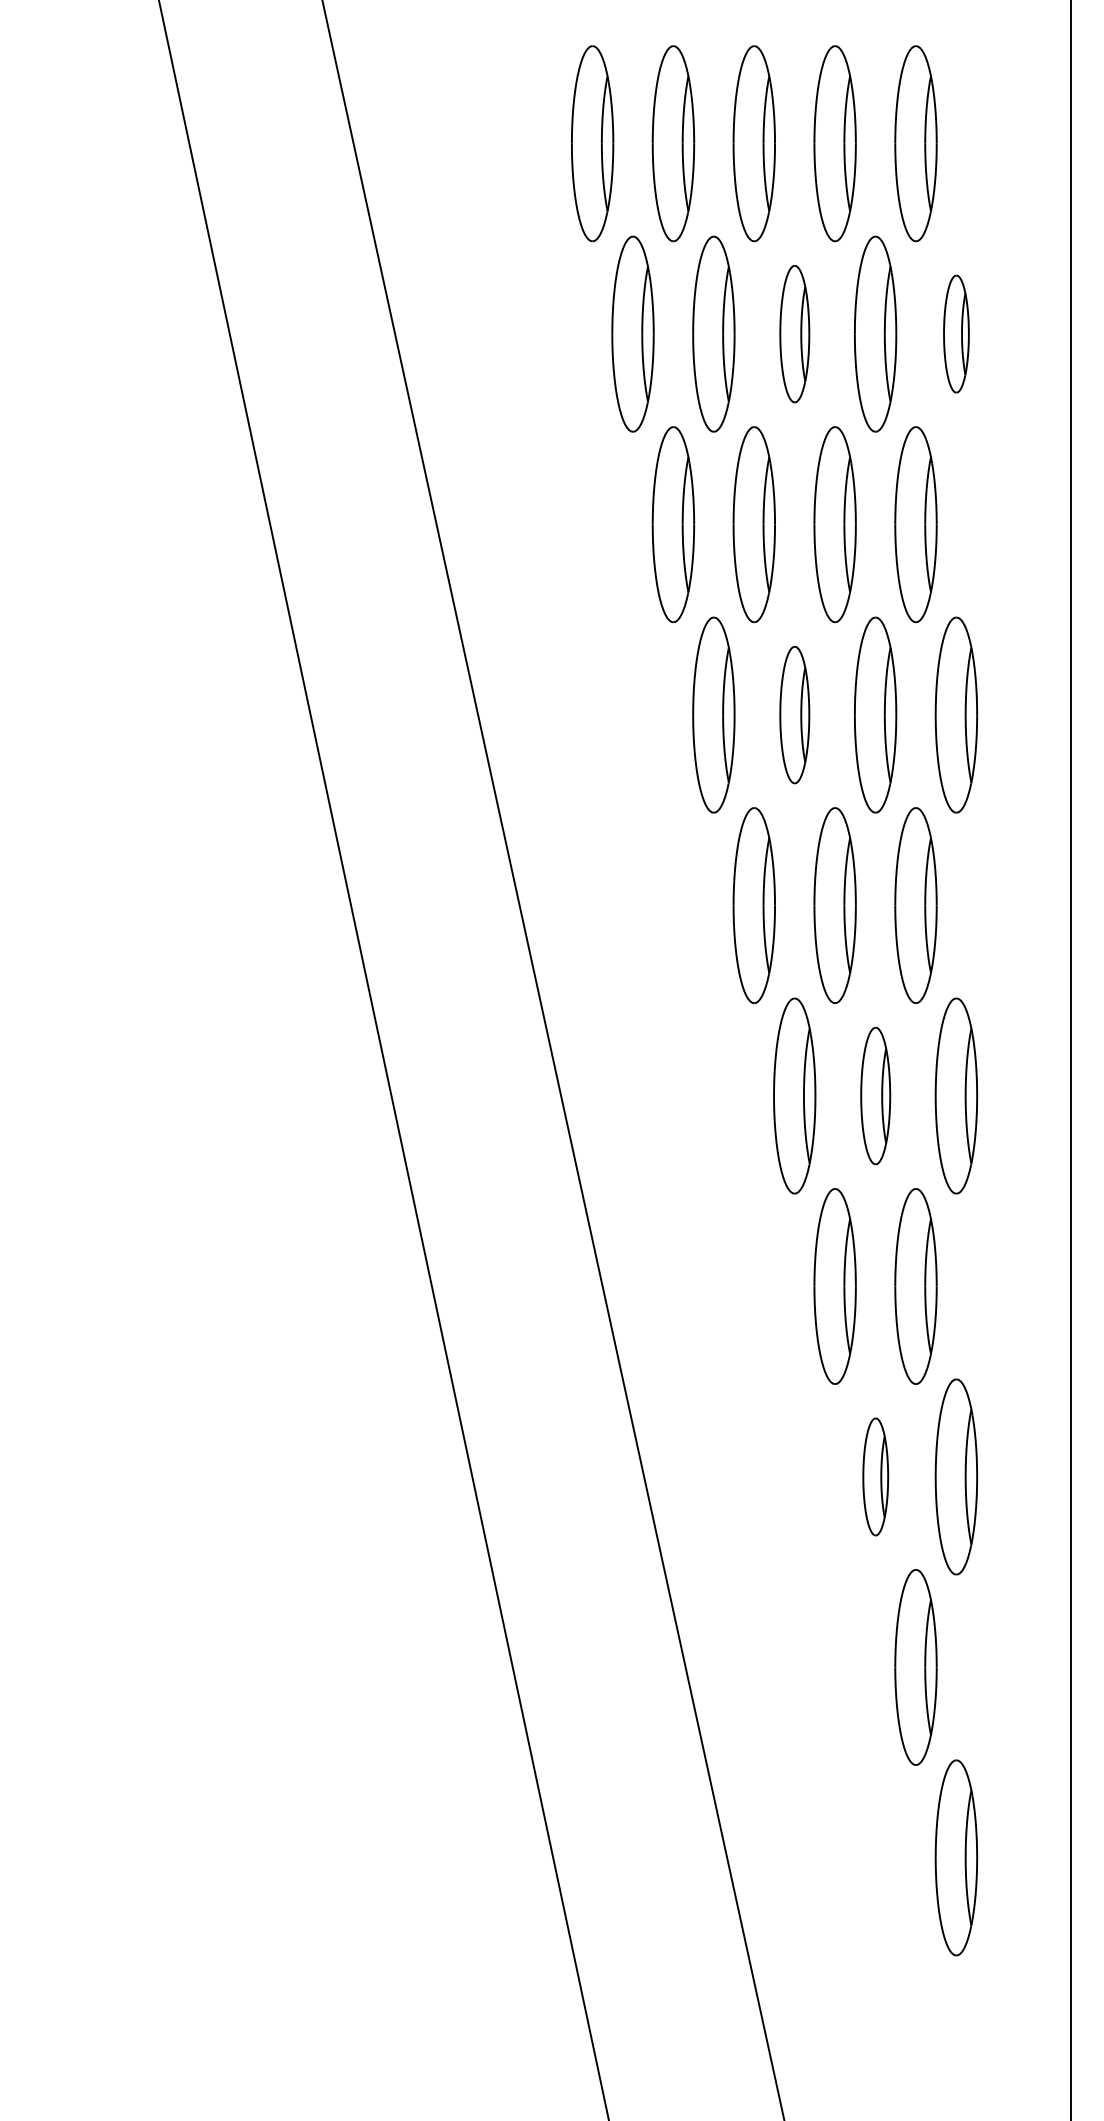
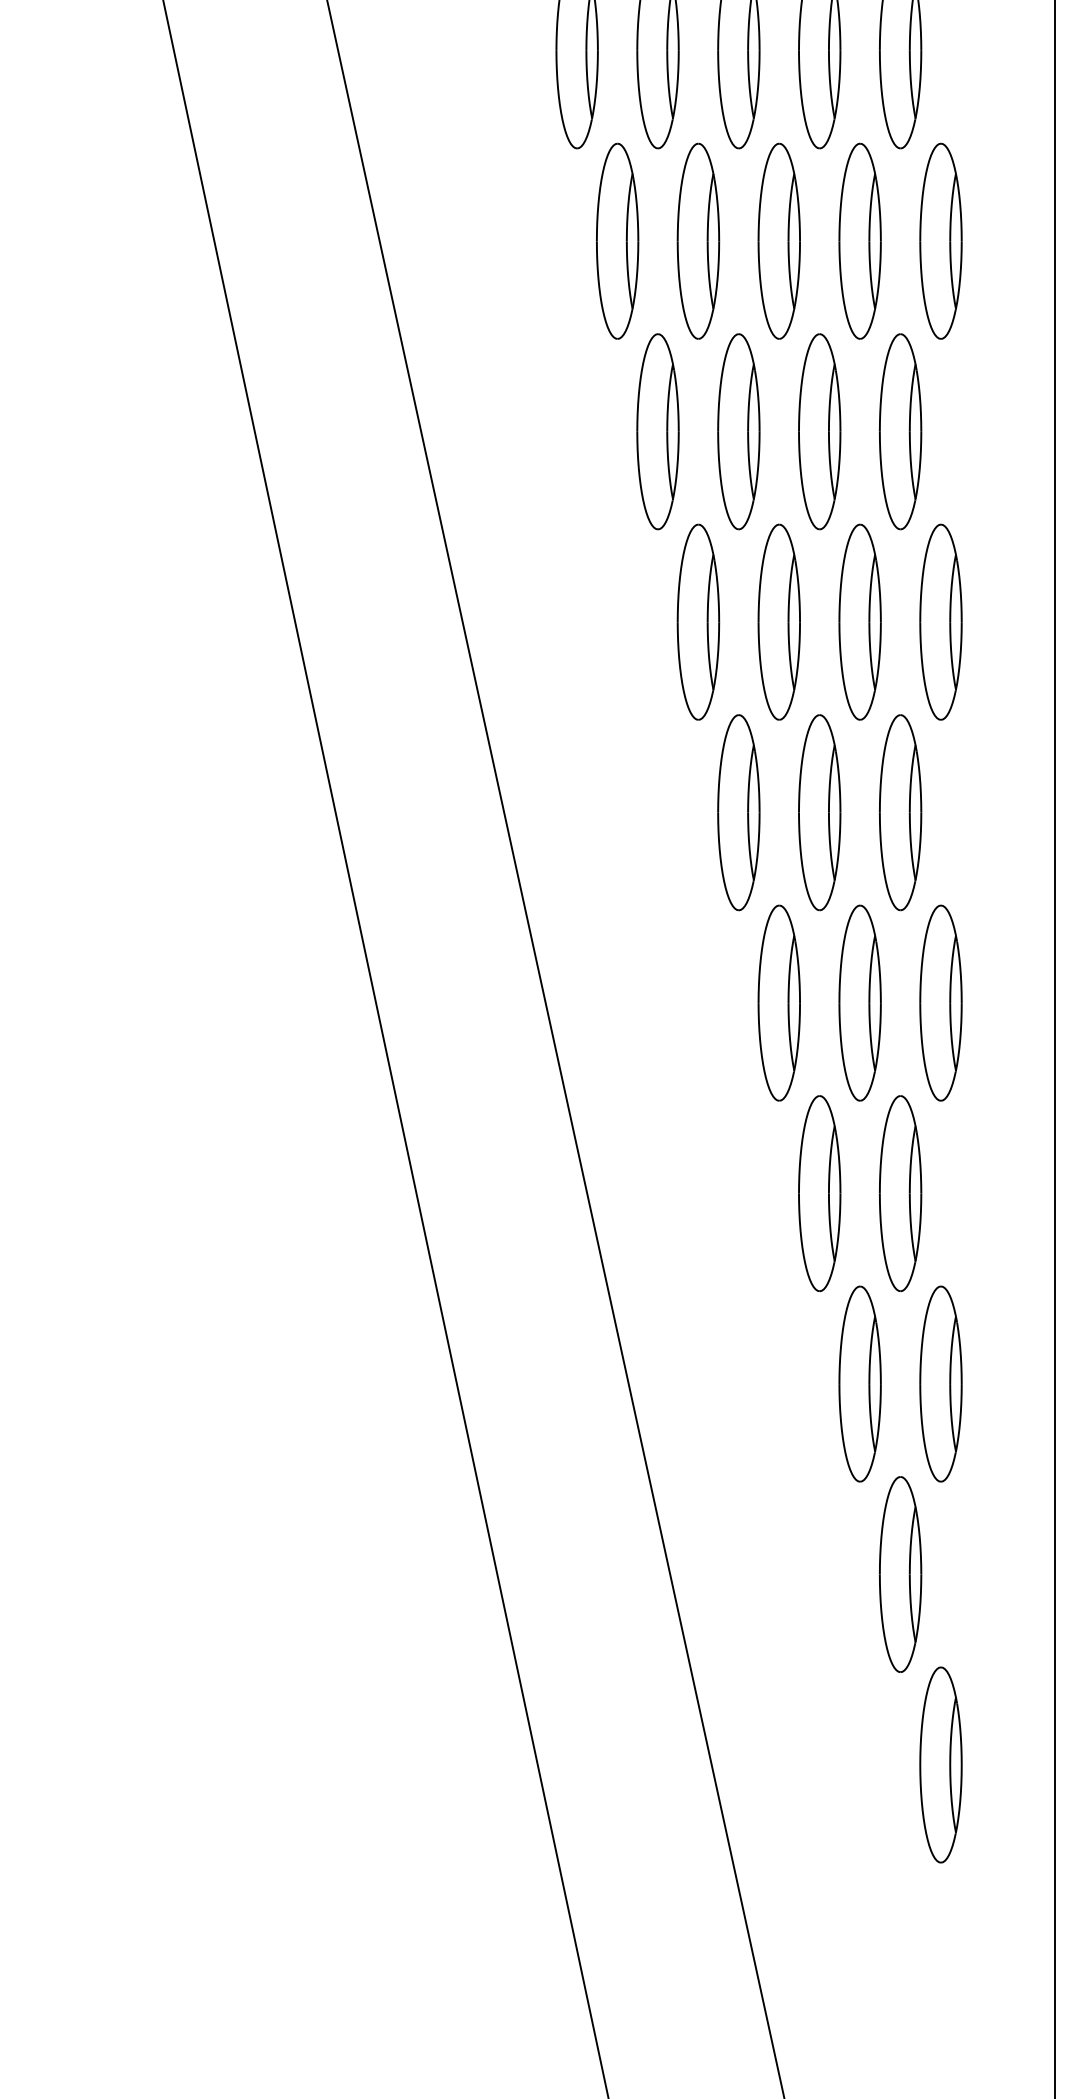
part: (794, 333) -> (779, 240), size x1.43
part: (956, 333) -> (941, 240), size x1.67
part: (794, 714) -> (779, 621), size x1.43
part: (875, 1095) -> (860, 1002), size x1.43
part: (875, 1476) -> (860, 1383), size x1.67

